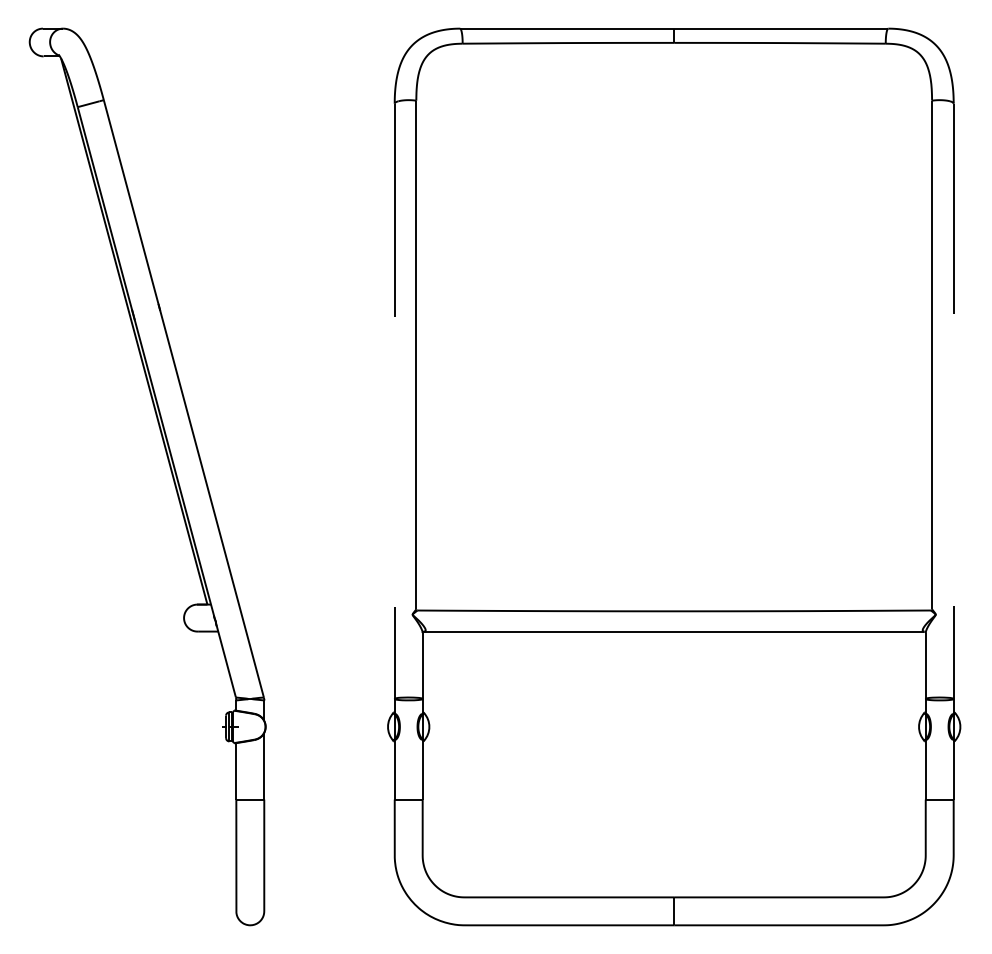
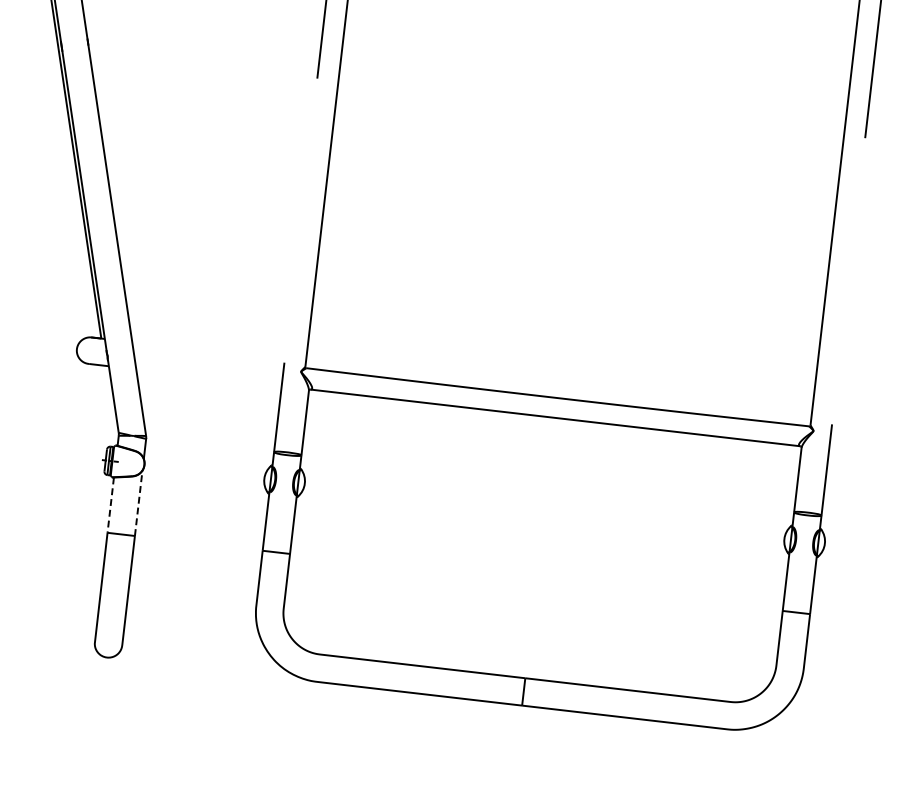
line: (264, 765) -> (139, 502), solid -> dashed
line: (236, 771) -> (110, 505), solid -> dashed

